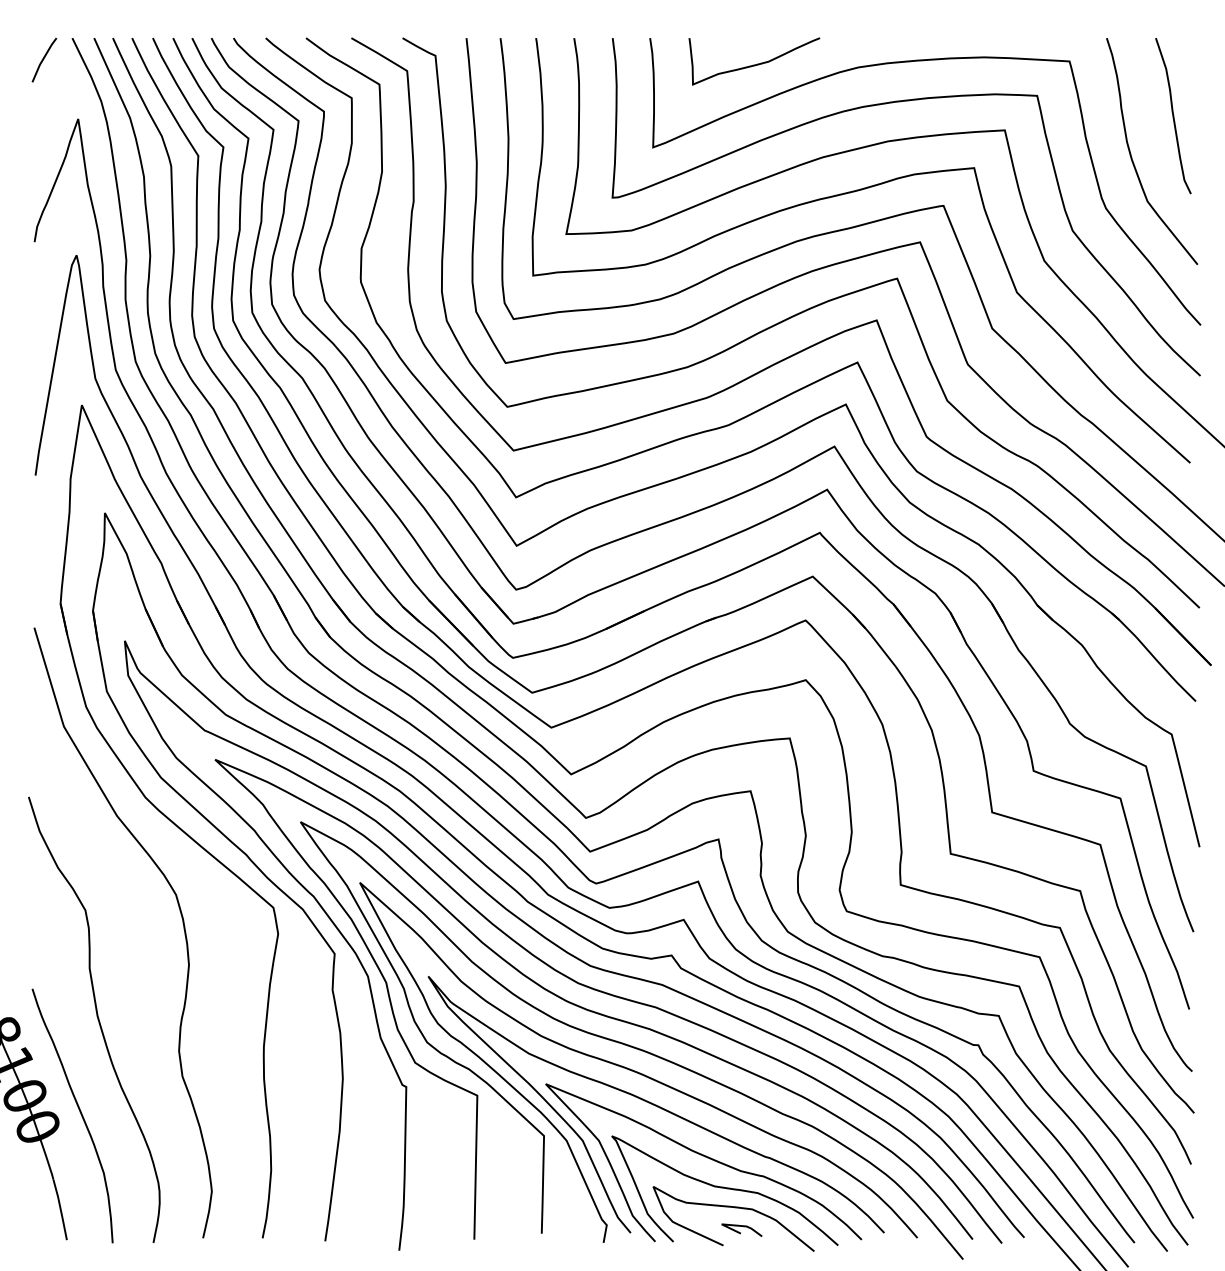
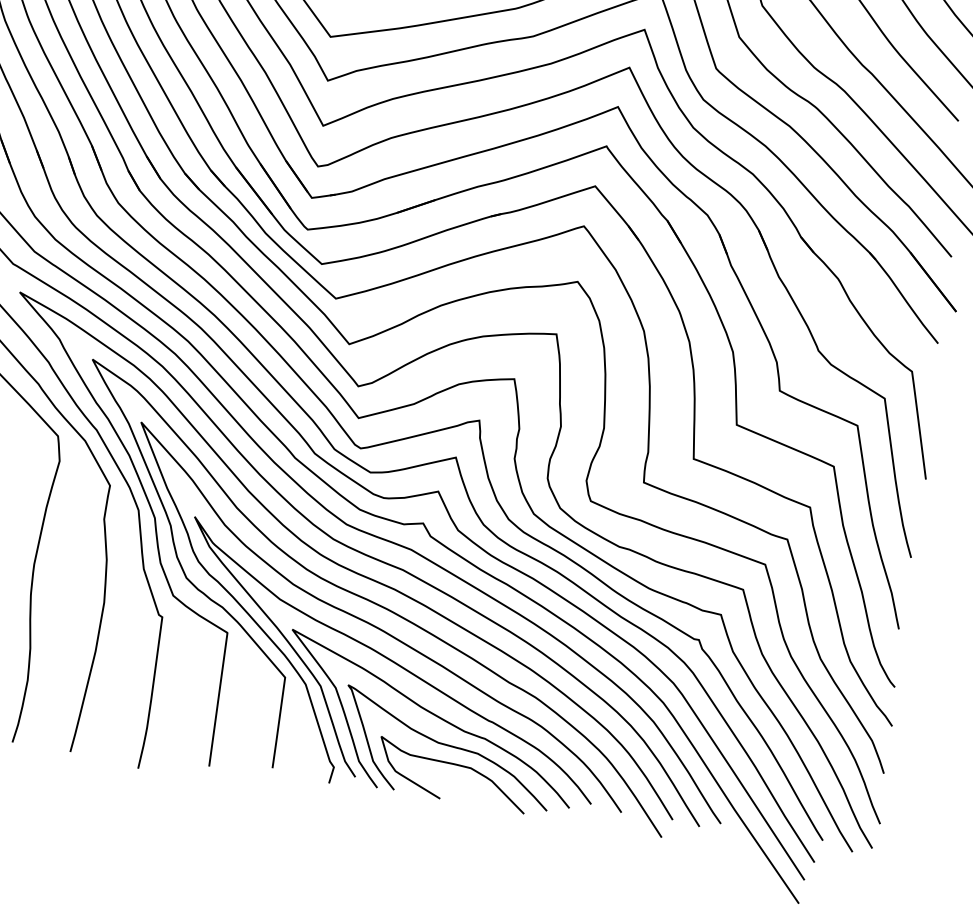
line: (743, 1227) -> (460, 784), removed

